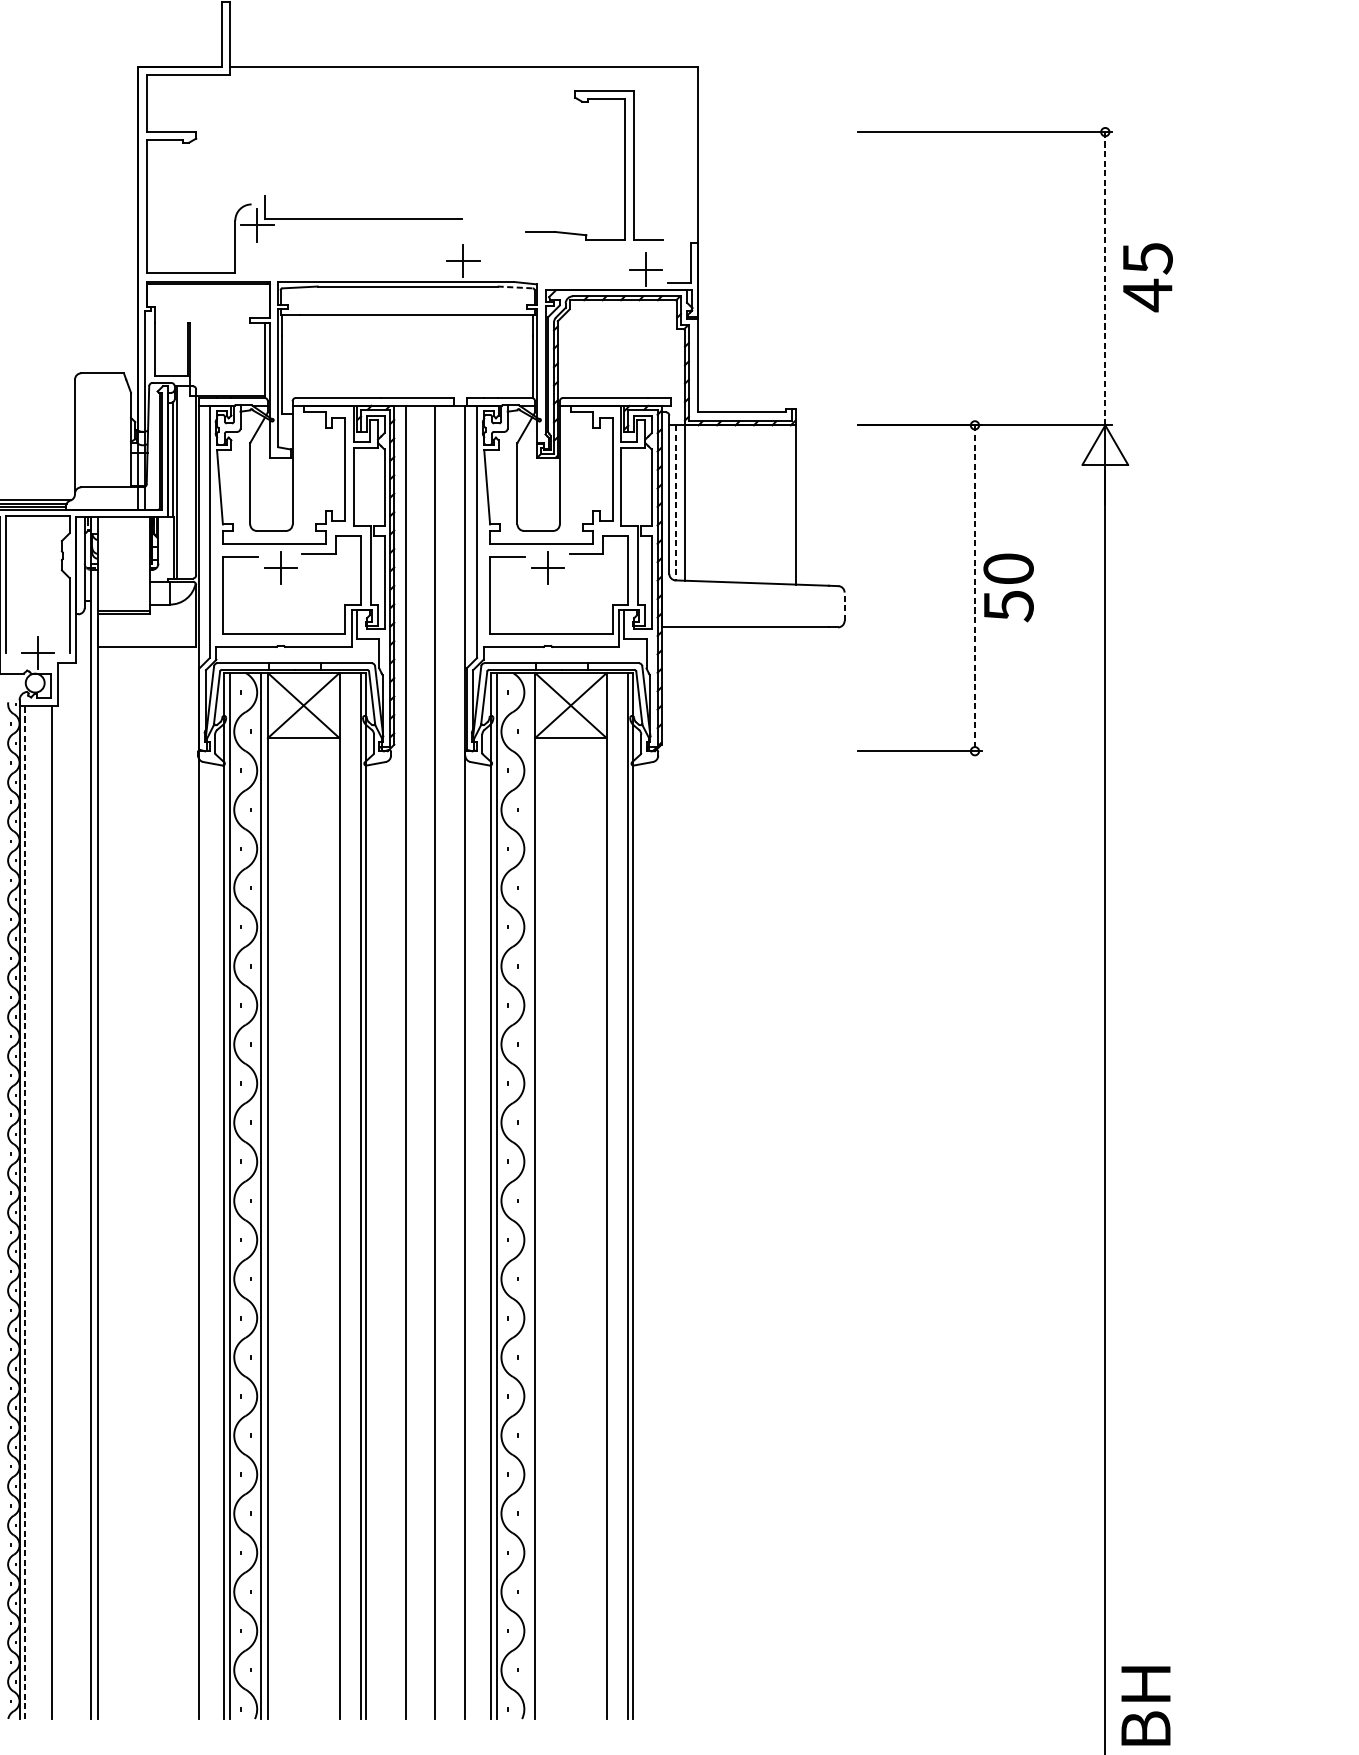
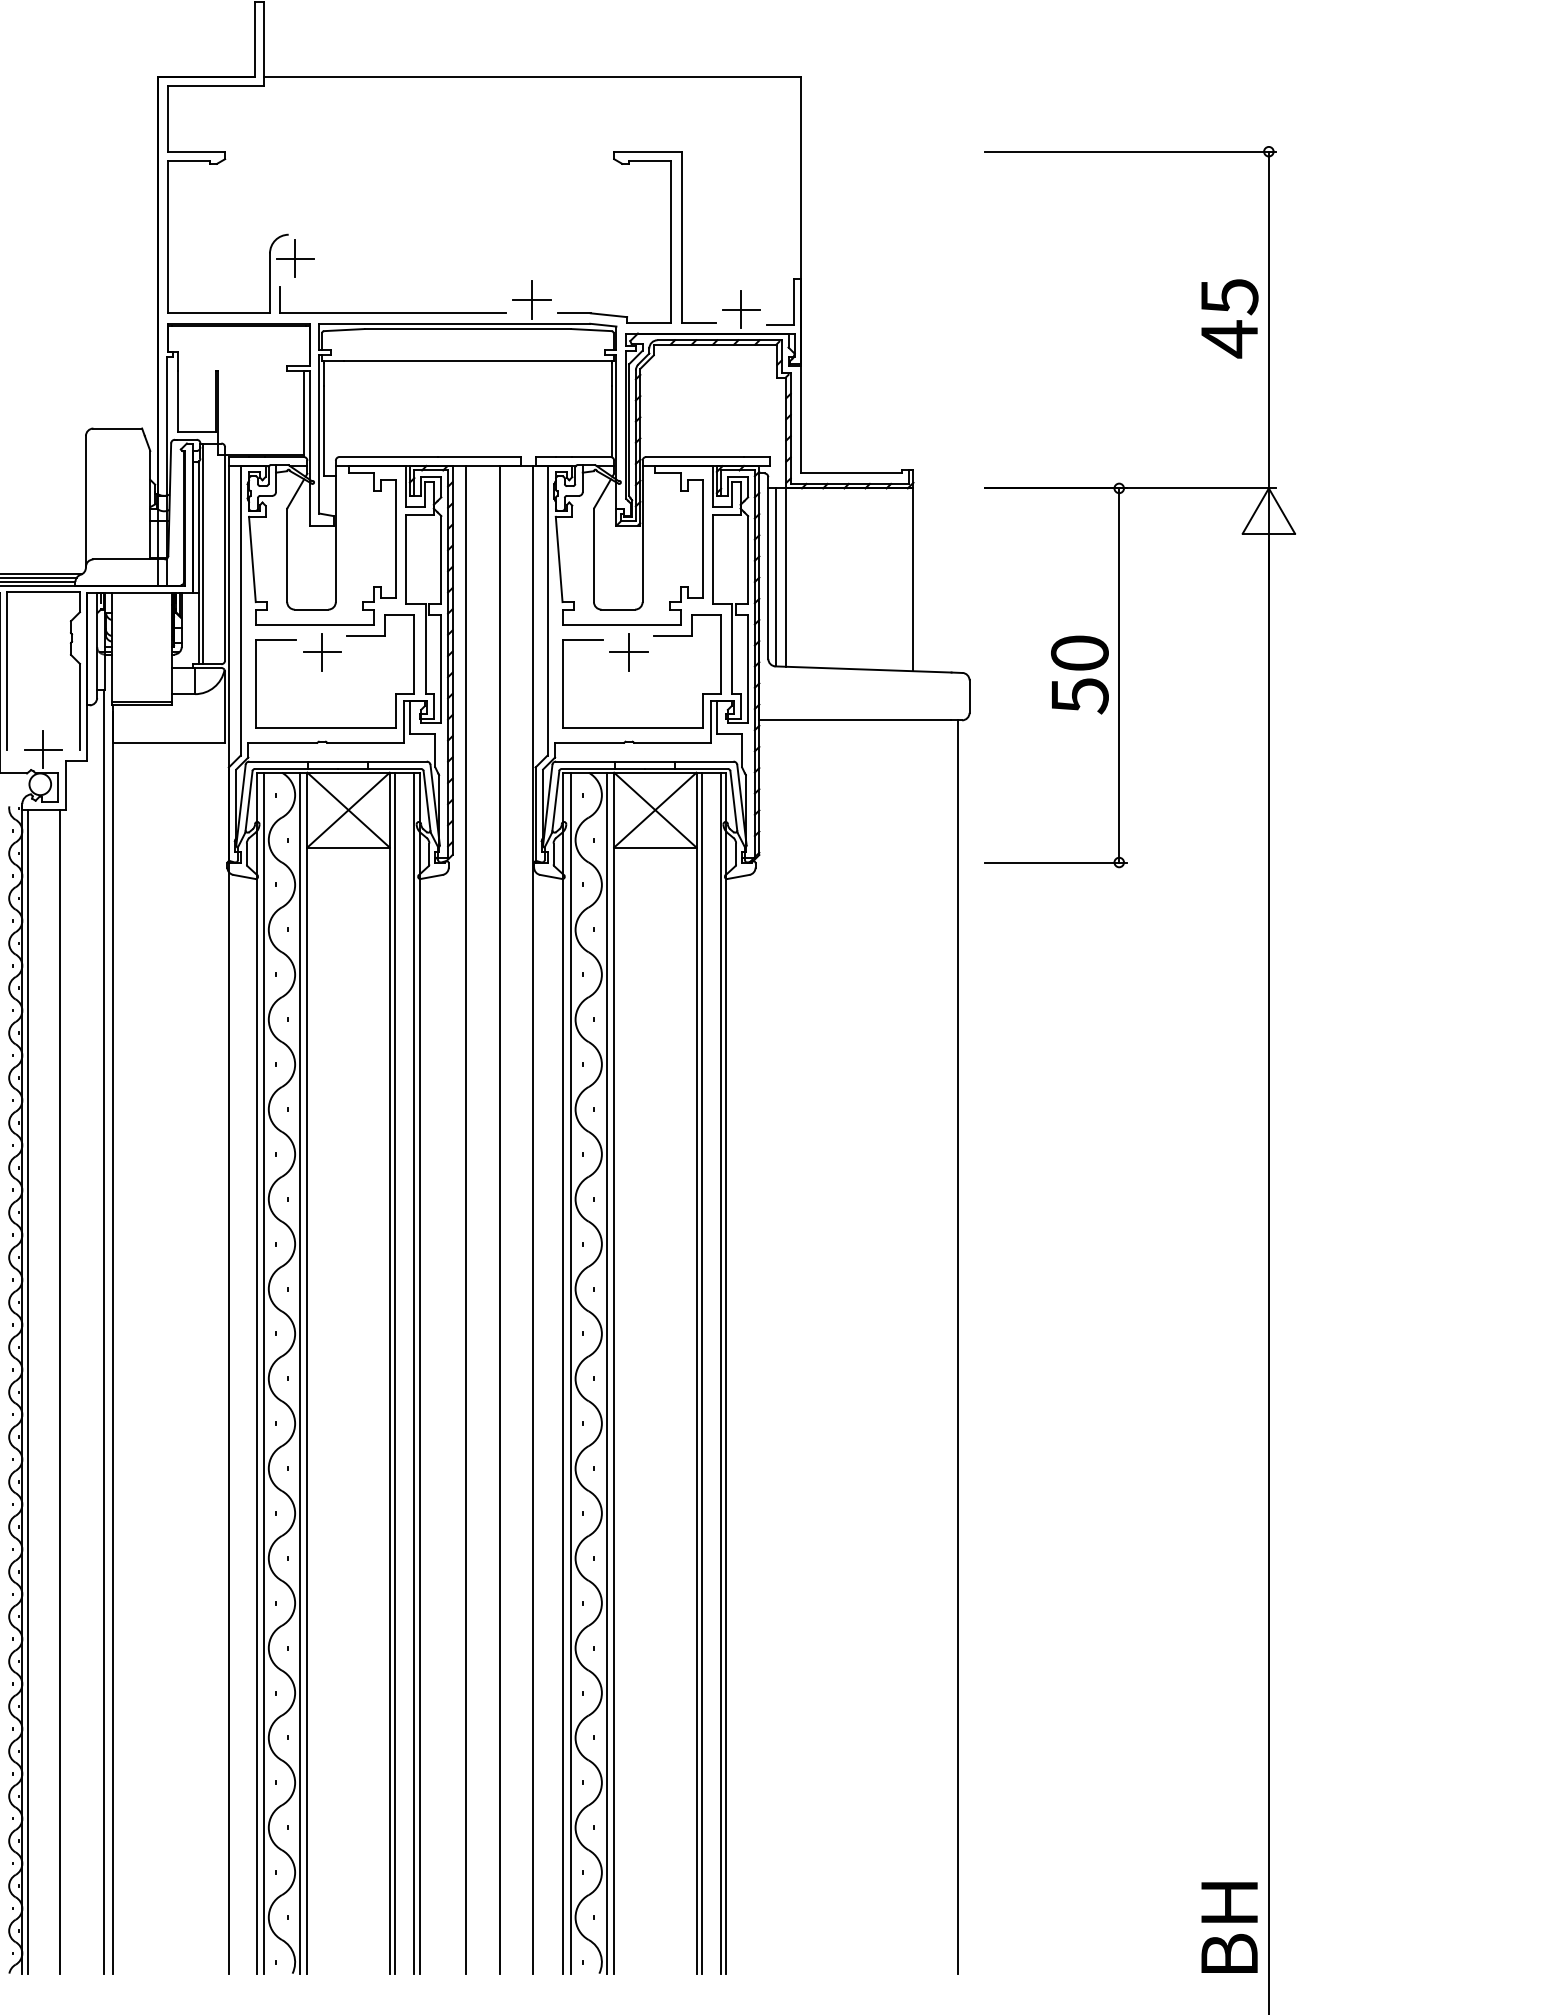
part: (624, 165) -> (670, 237), moved
part: (362, 218) -> (392, 312), moved
text: (1147, 277) -> (1229, 318), moved
line: (1104, 278) -> (1268, 319), dashed -> solid
line: (515, 287) -> (591, 330), dashed -> solid
line: (675, 502) -> (775, 577), dashed -> solid
text: (1008, 587) -> (1079, 674), moved
line: (975, 588) -> (1119, 675), dashed -> solid
line: (844, 606) -> (969, 696), dashed -> solid
line: (834, 1172) -> (958, 1346), added
line: (343, 1195) -> (394, 1372), added
line: (528, 1195) -> (606, 1372), added
line: (611, 1195) -> (701, 1372), added
line: (24, 1211) -> (28, 1391), dashed -> solid
text: (1145, 1705) -> (1229, 1927), moved

